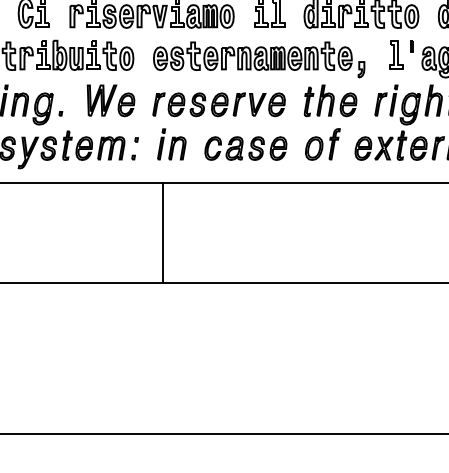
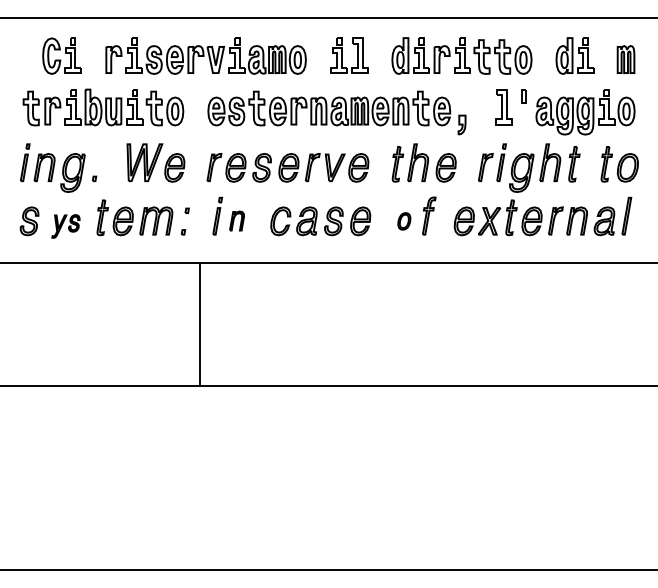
part: (176, 147) -> (236, 220), size x0.7
part: (314, 148) -> (404, 221), size x0.6
part: (37, 152) -> (65, 226), size x0.6
line: (163, 232) -> (199, 324), moved

